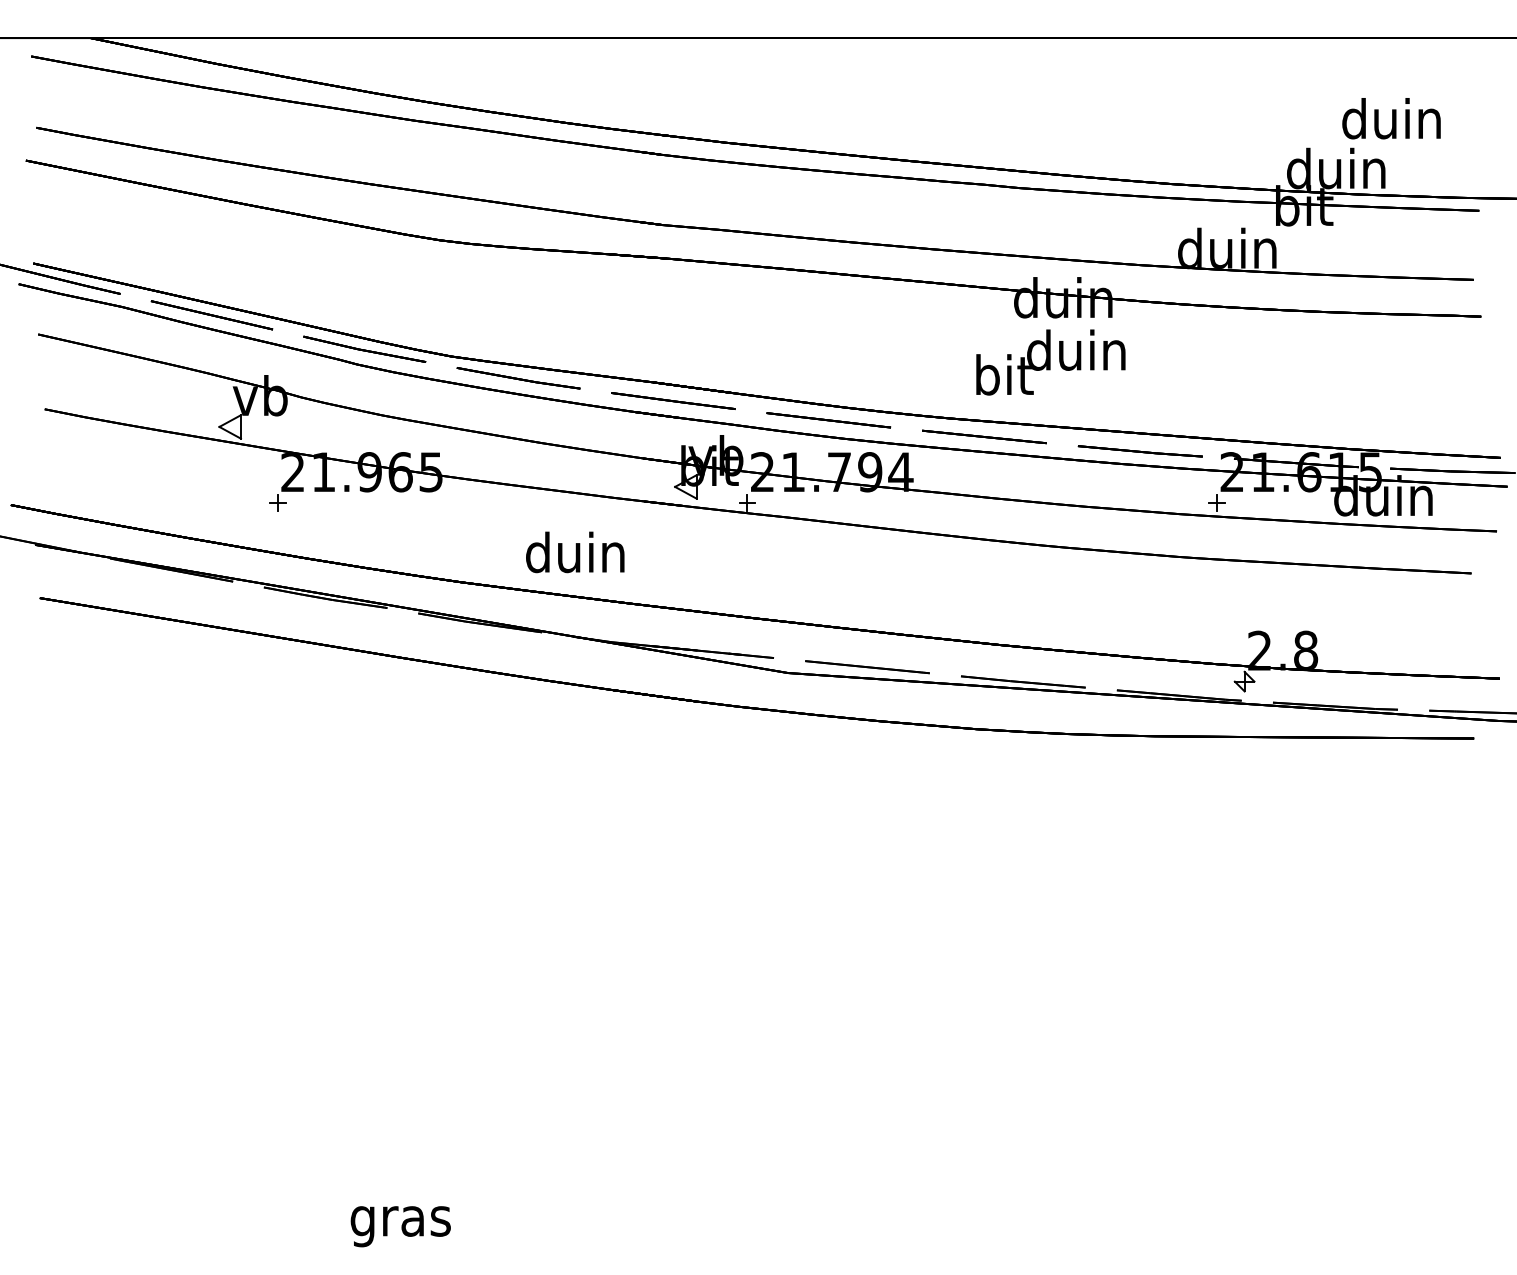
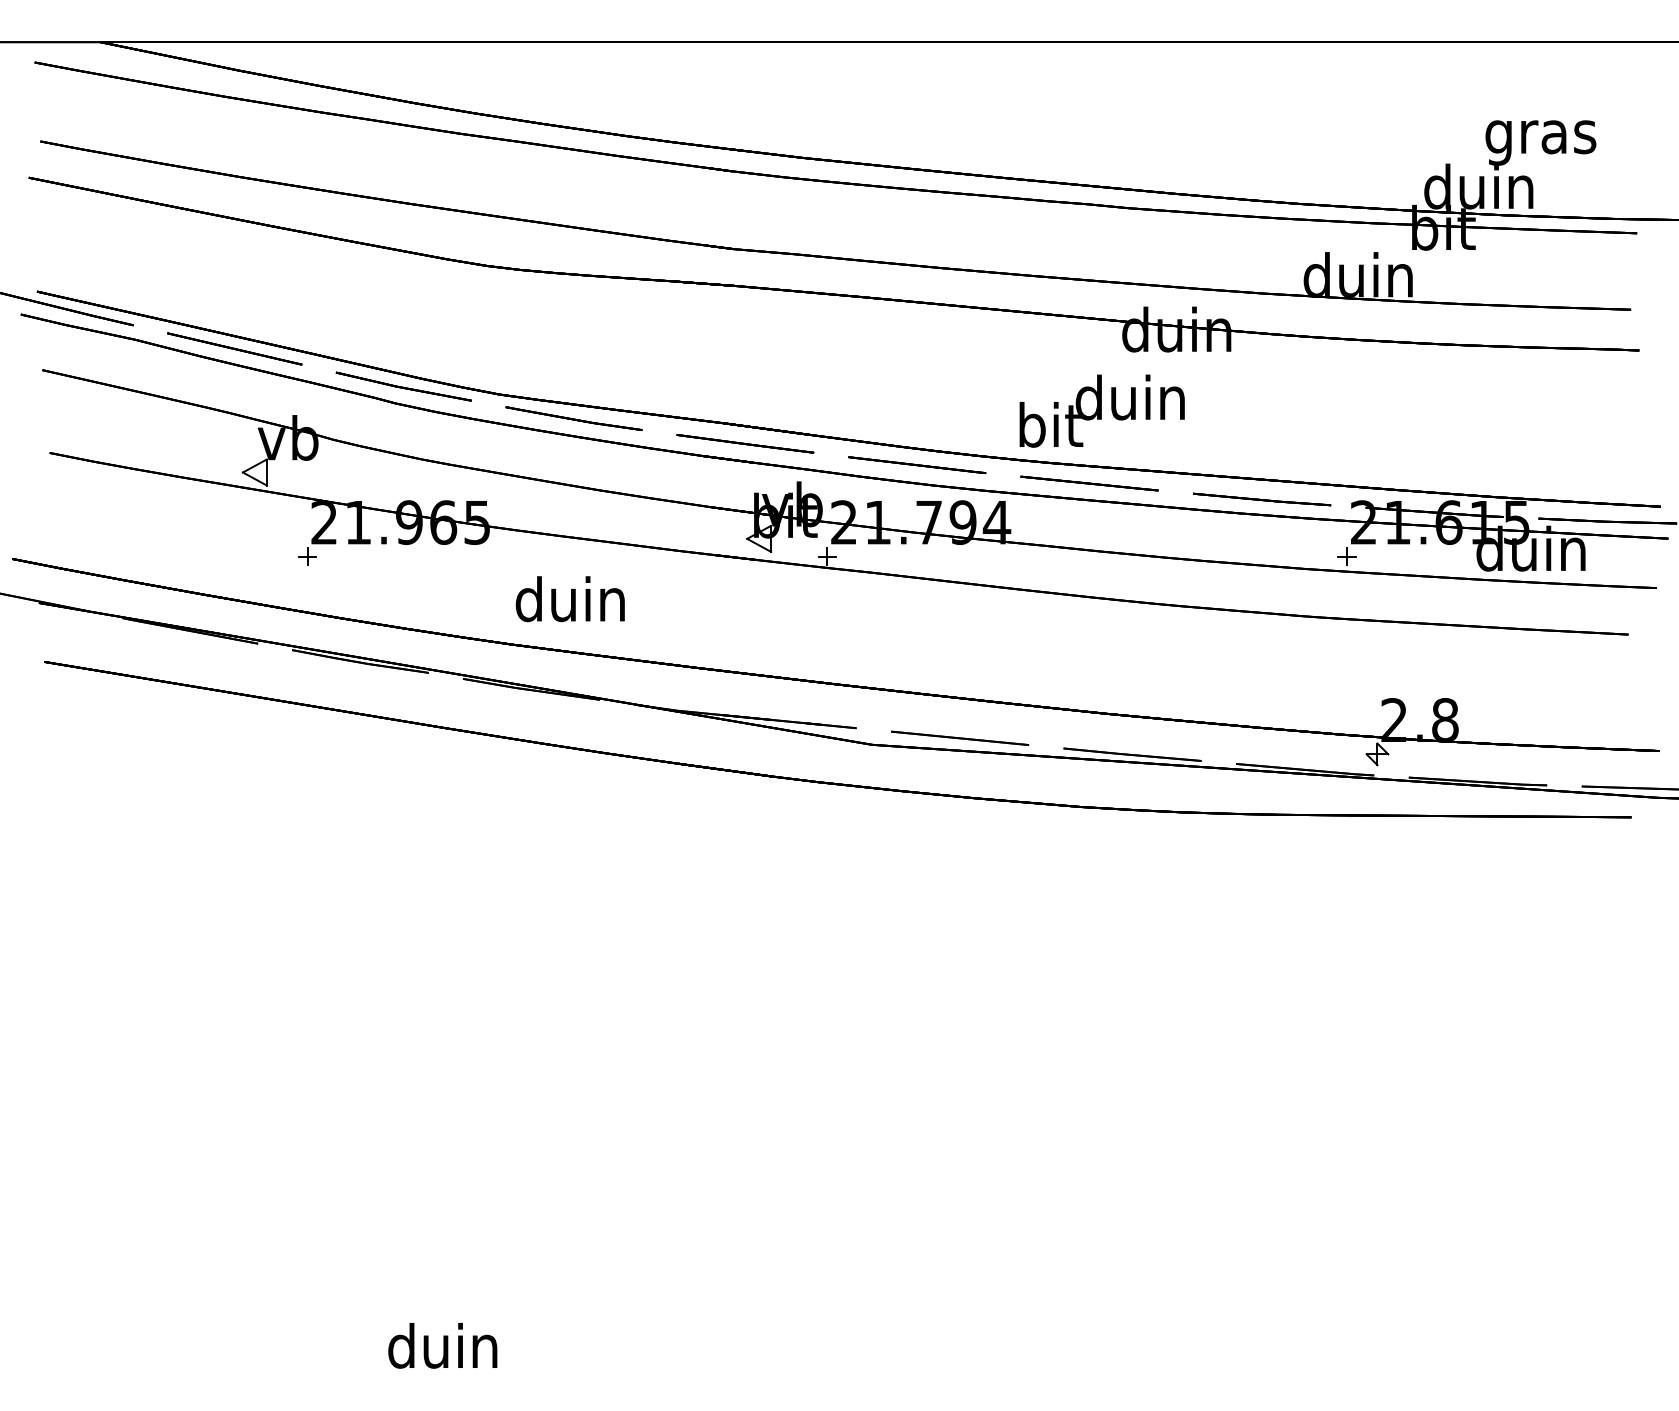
text: (1392, 123) -> (1541, 136), duin -> gras
text: (1050, 362) -> (1101, 411), moved
text: (575, 552) -> (570, 599), moved
text: (400, 1221) -> (443, 1351), gras -> duin

